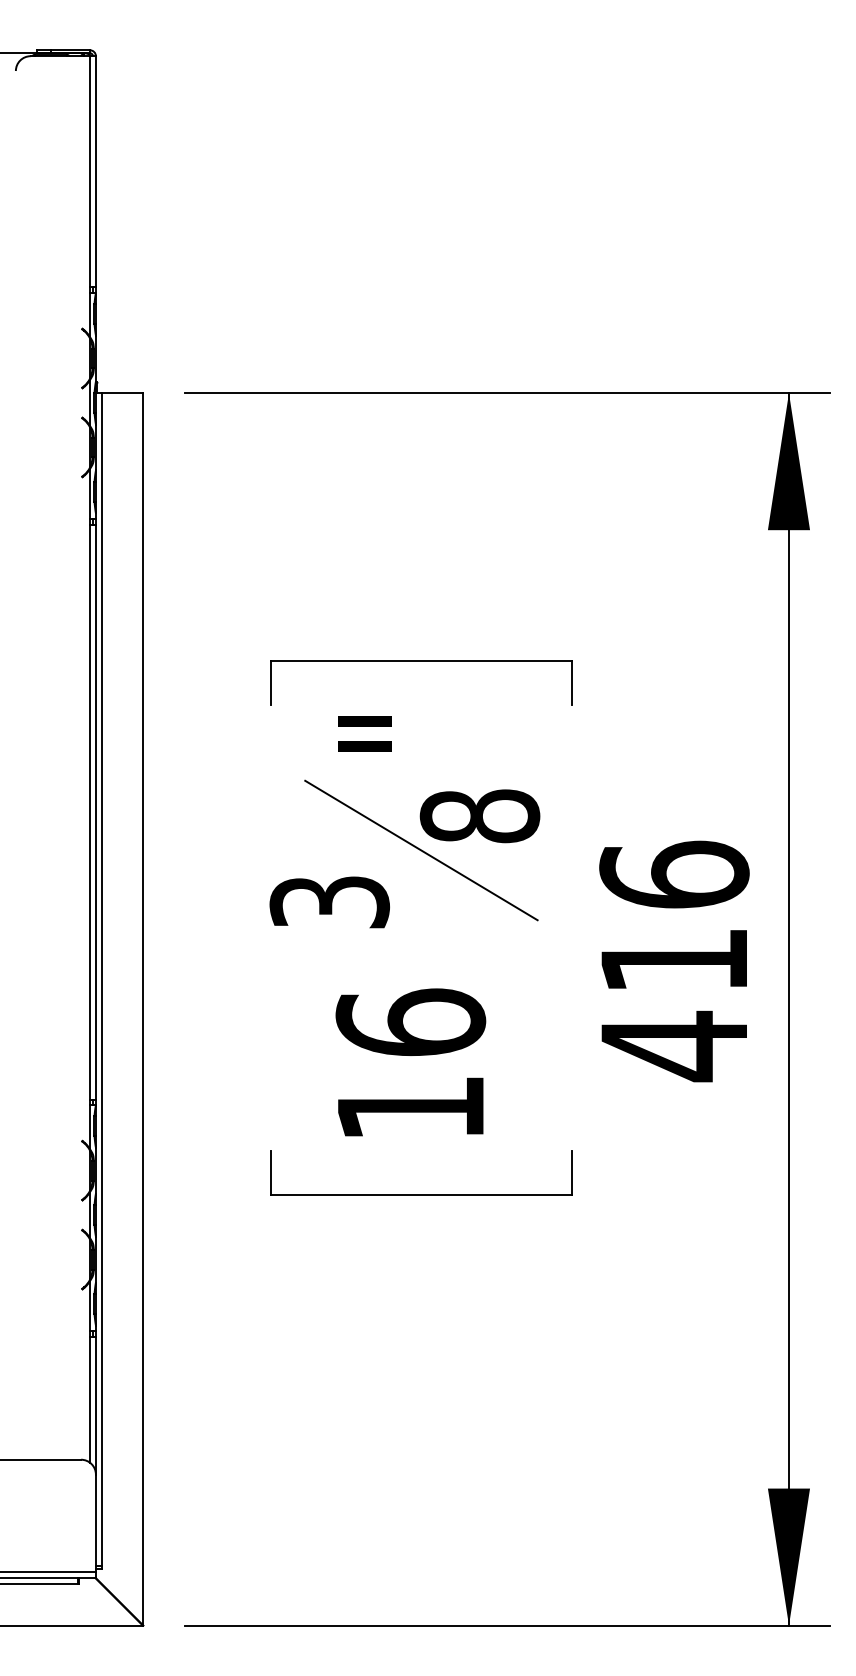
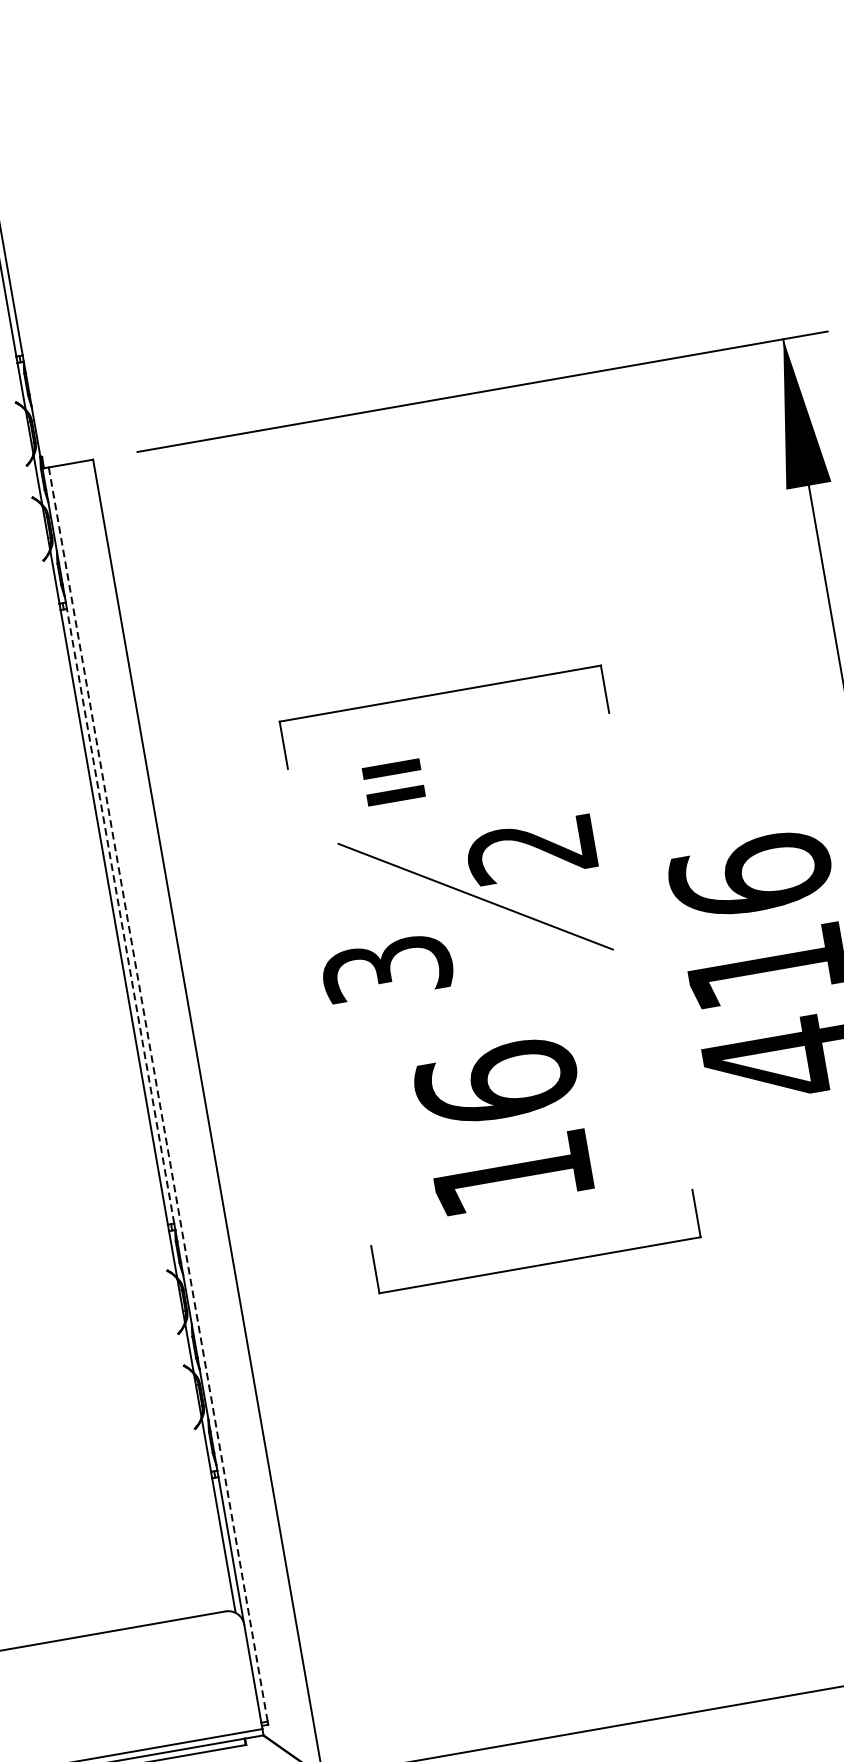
line: (95, 812) -> (120, 916), solid -> dashed
text: (479, 816) -> (531, 849), 8 -> 2
line: (101, 979) -> (157, 1094), solid -> dashed

